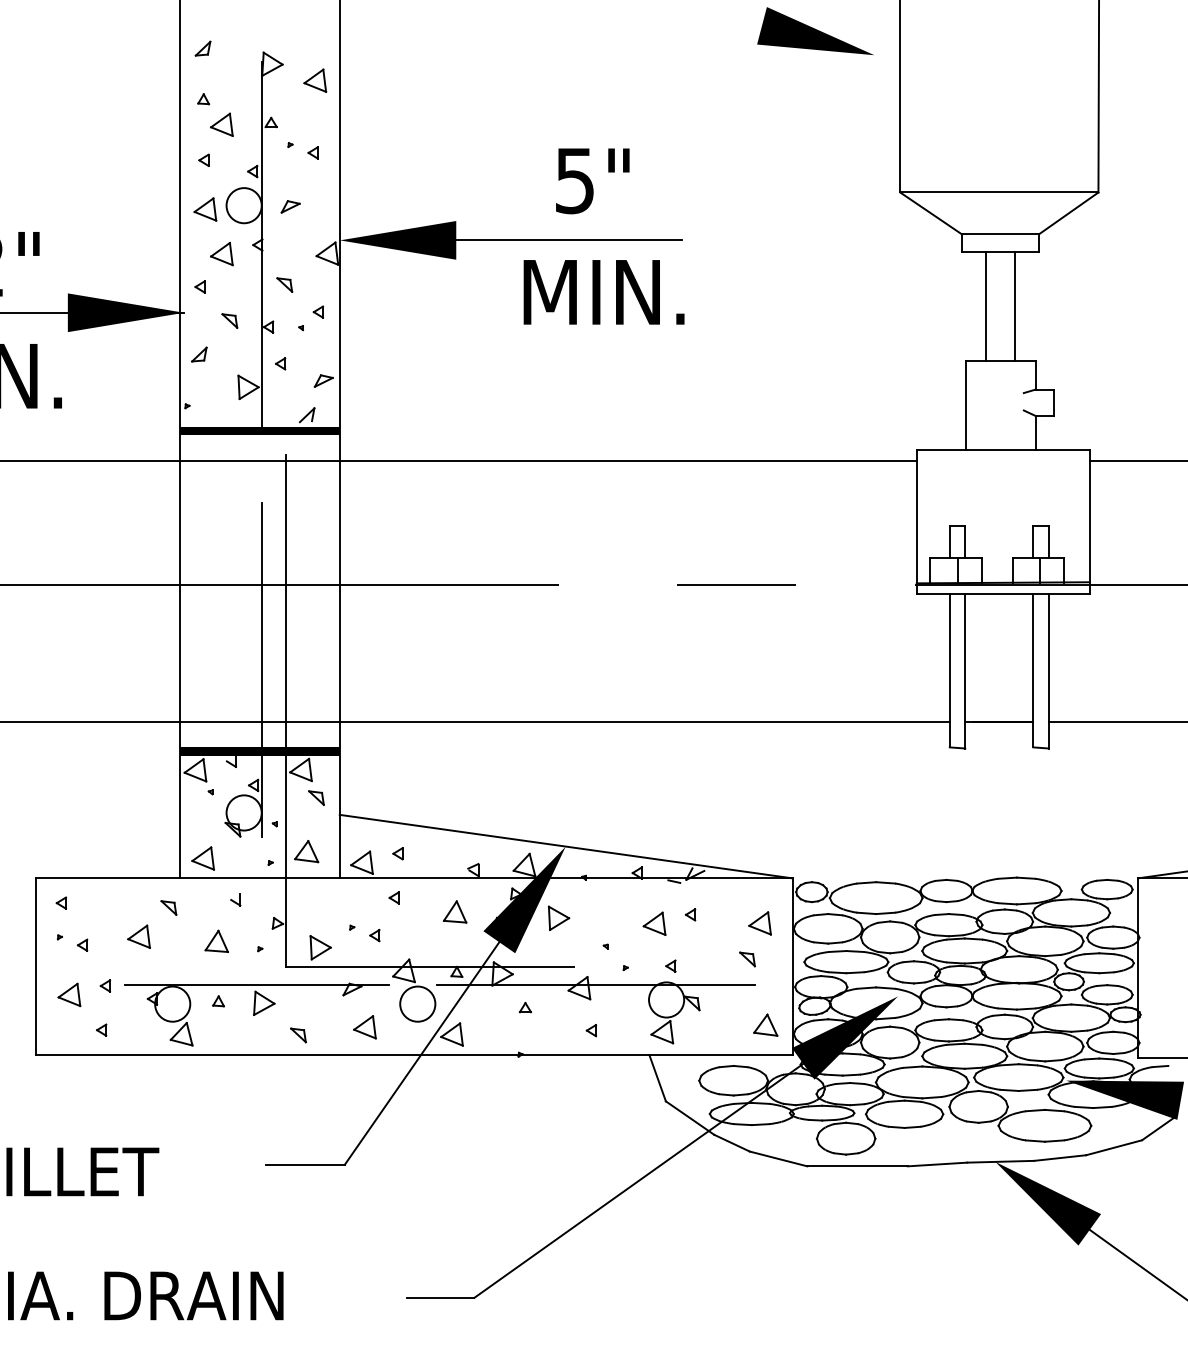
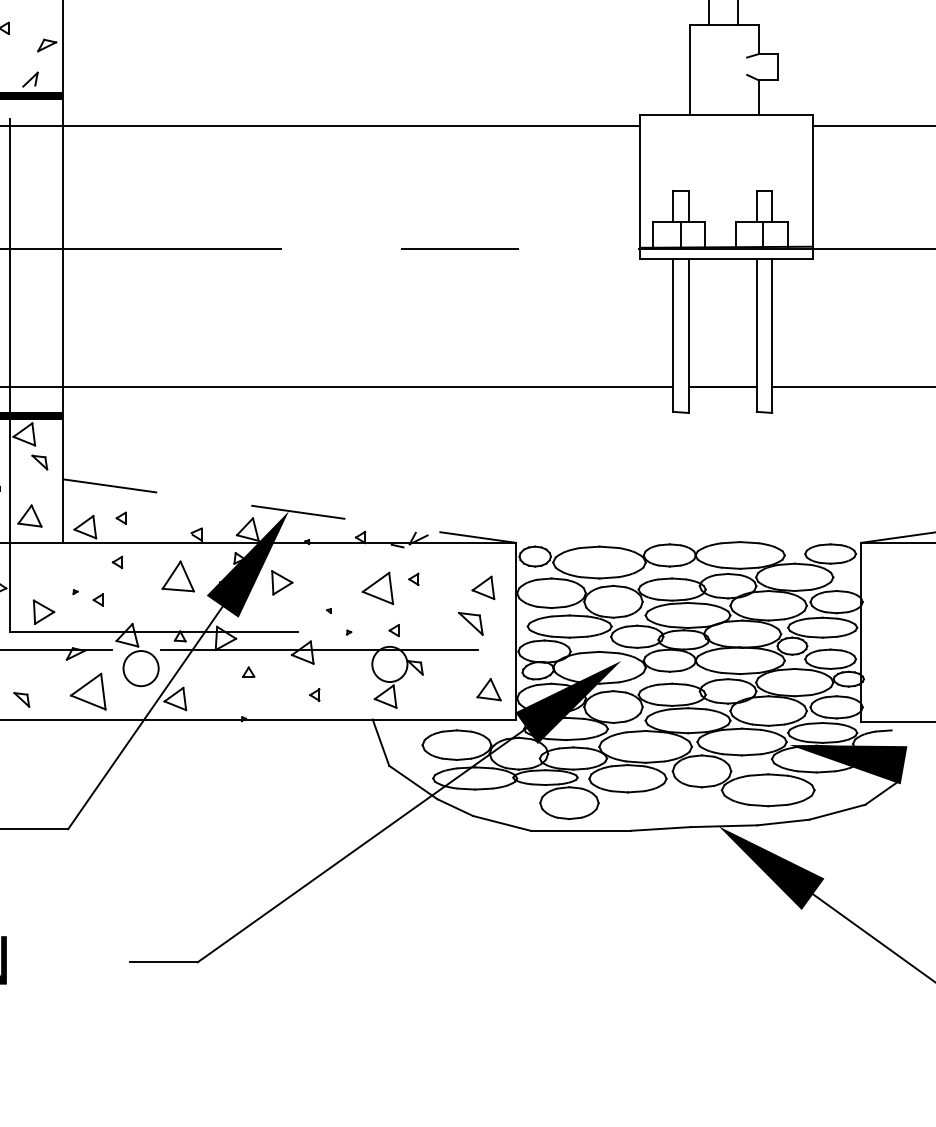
line: (566, 846) -> (289, 510), solid -> dashed
part: (455, 911) -> (178, 575), size x1.4
part: (654, 923) -> (377, 587), size x1.4
part: (747, 959) -> (470, 623), size x1.6
part: (364, 1027) -> (87, 691), size x1.6

